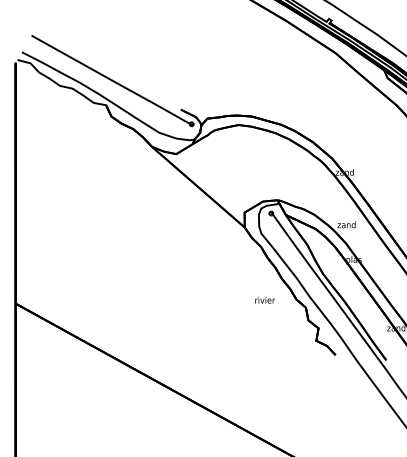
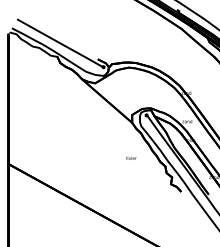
text: (265, 298) -> (131, 157), moved

